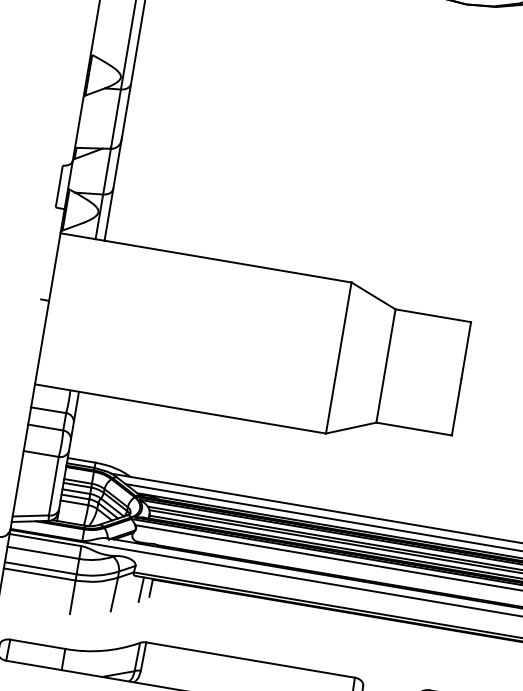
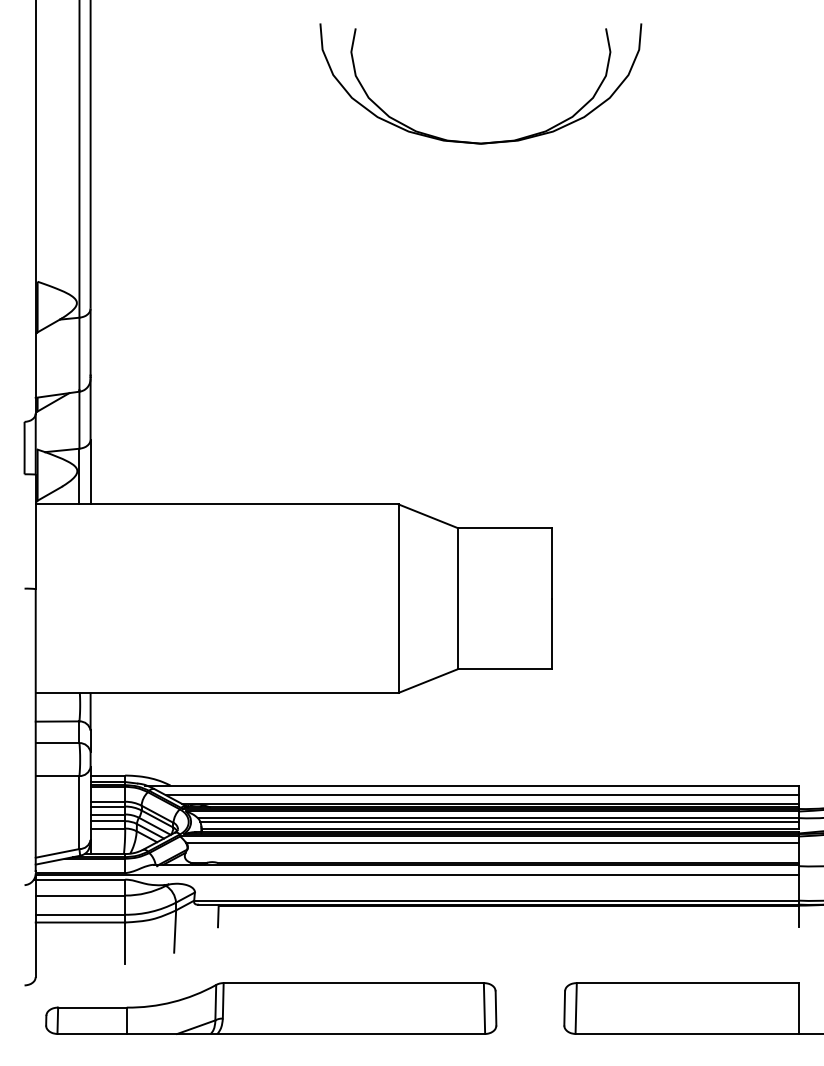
line: (141, 589) -> (206, 919), removed

